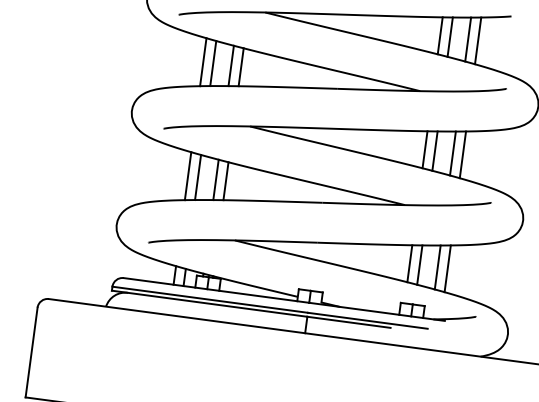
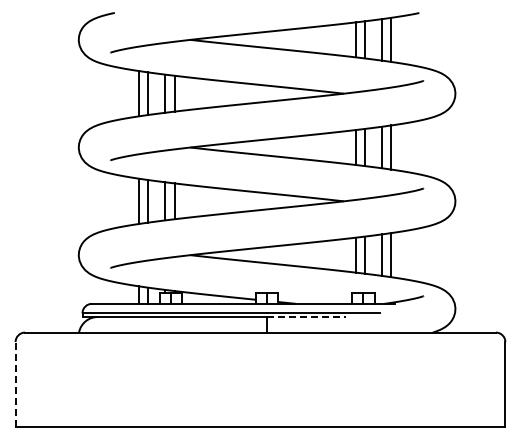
line: (349, 322) -> (306, 317), solid -> dashed
line: (31, 351) -> (15, 383), solid -> dashed

